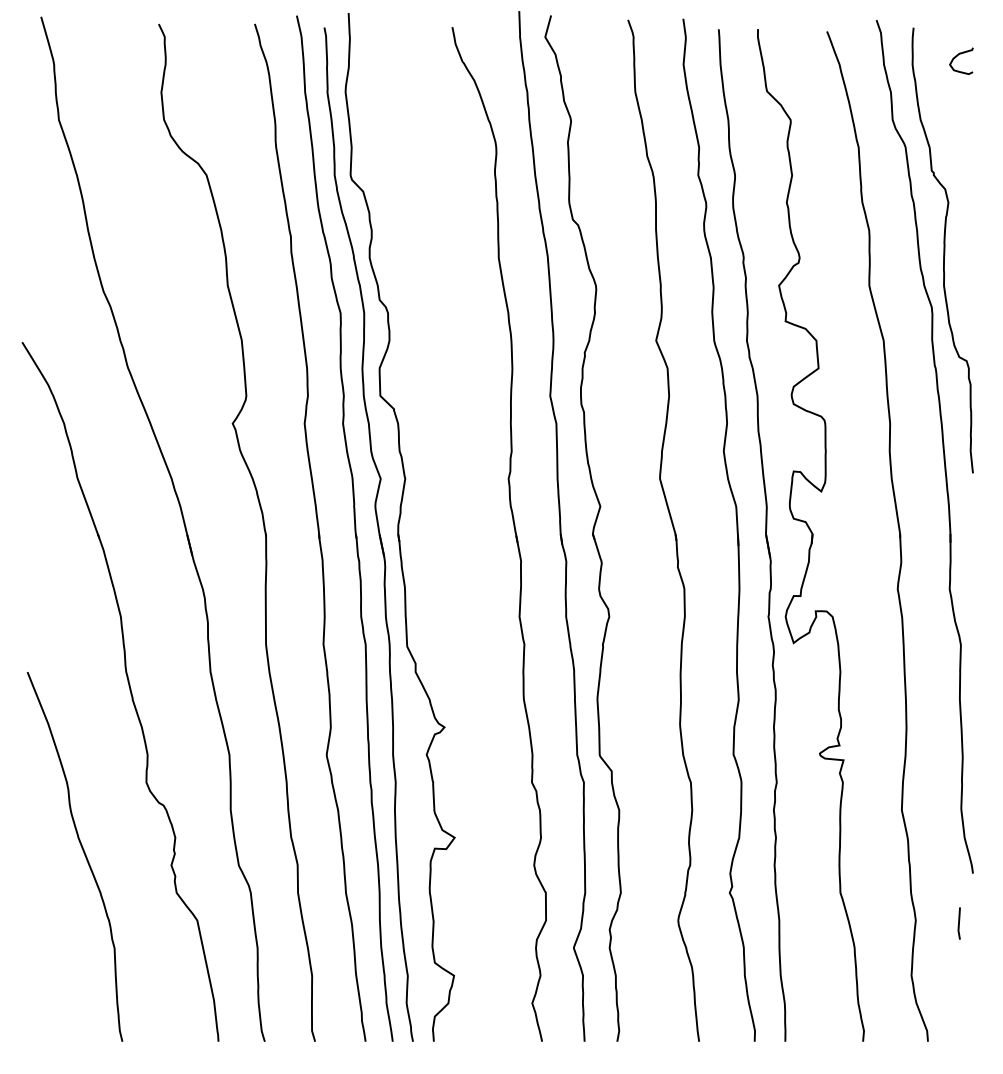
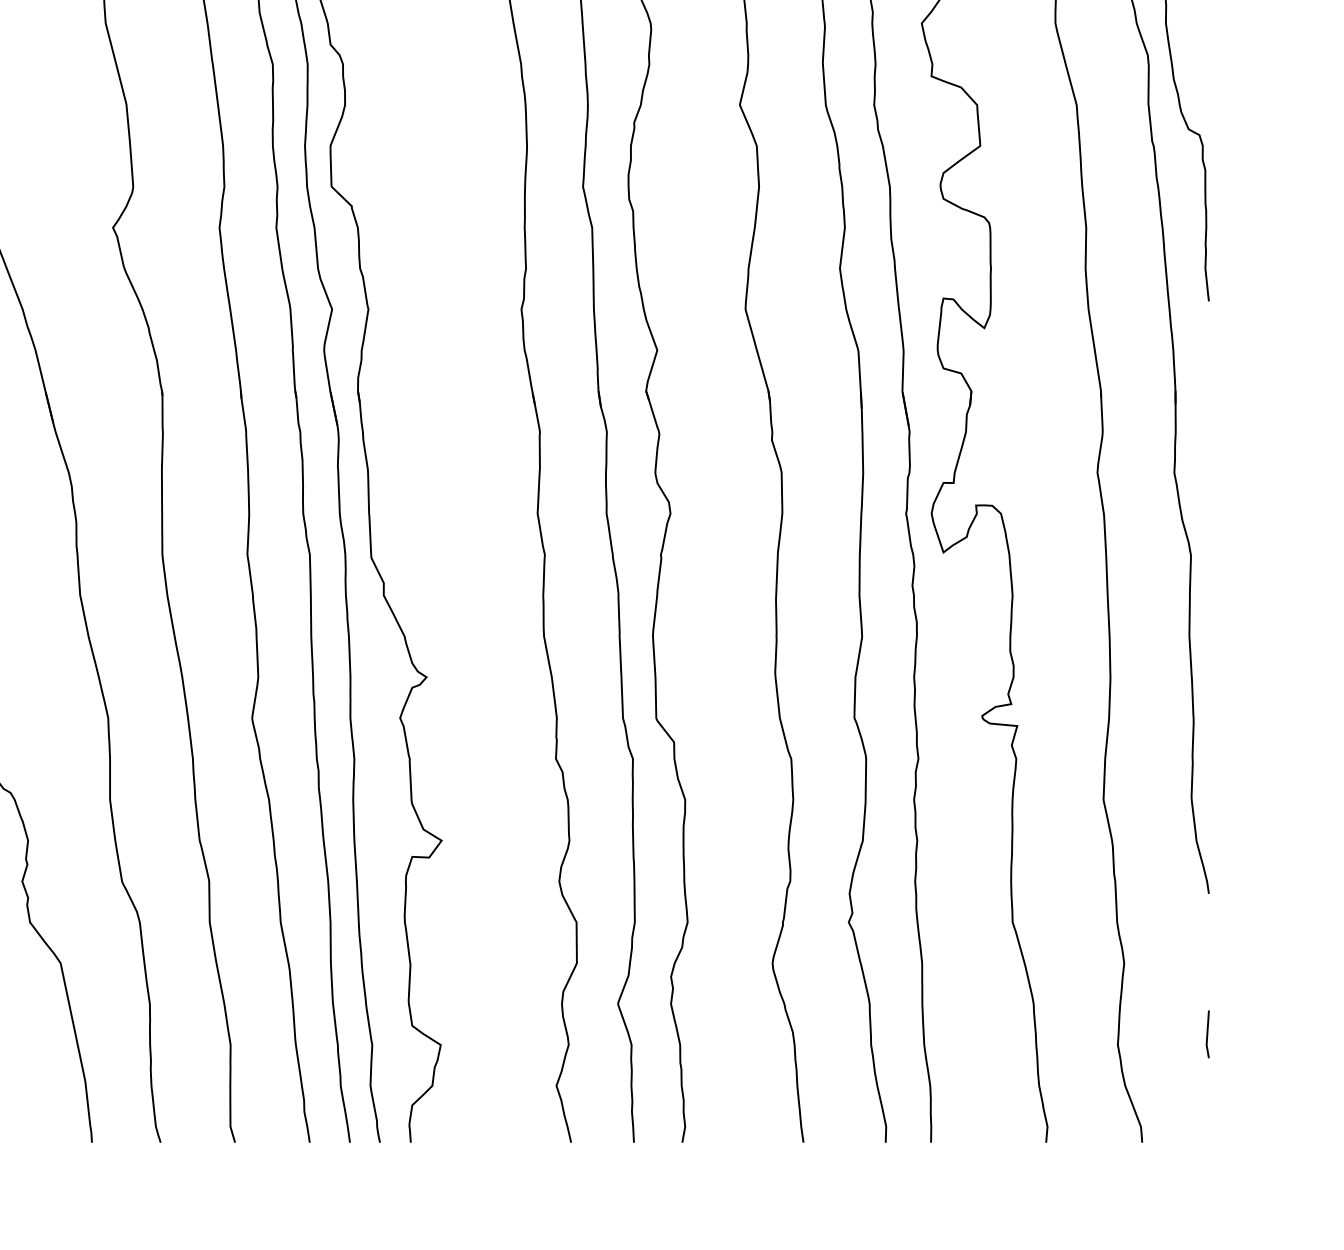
line: (958, 923) -> (1206, 1034), moved

